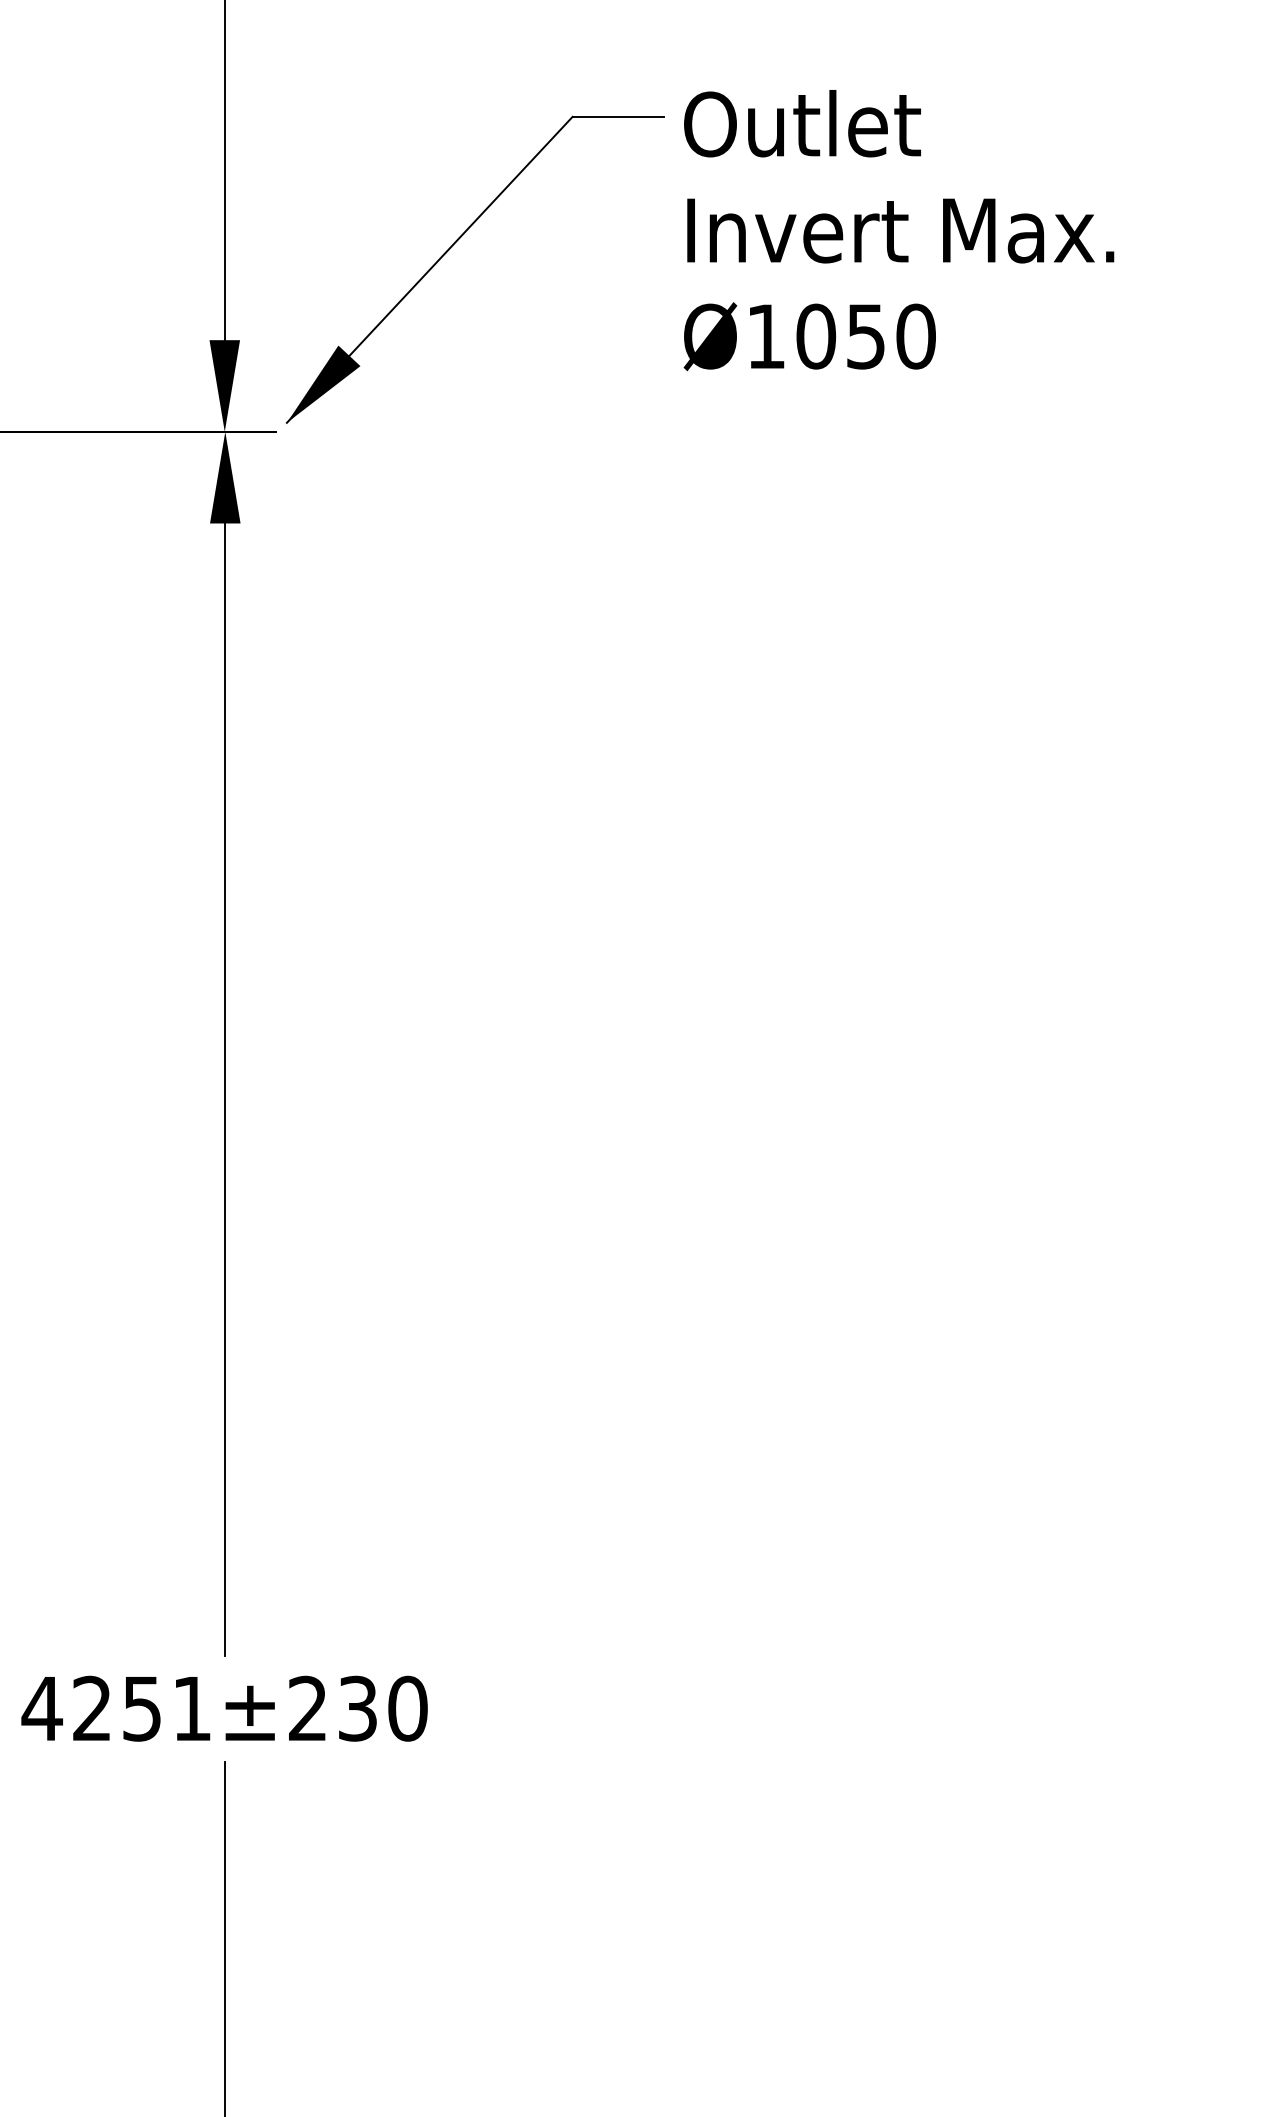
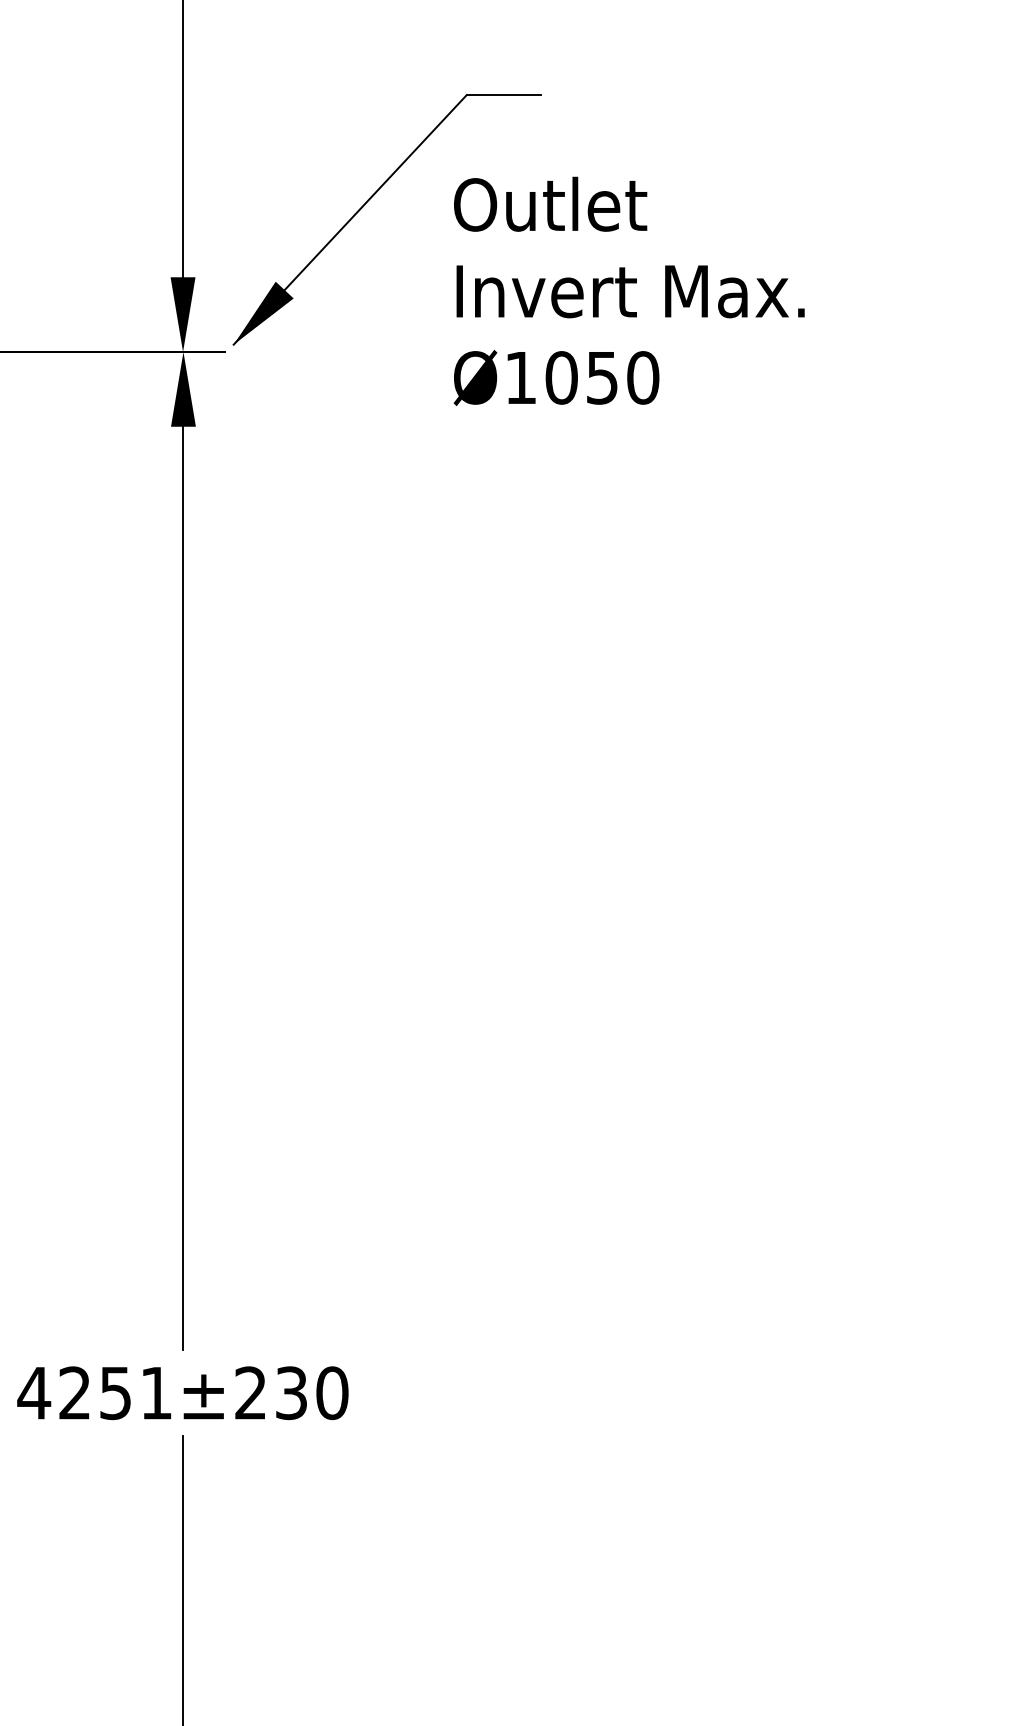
text: (898, 230) -> (628, 291), moved

